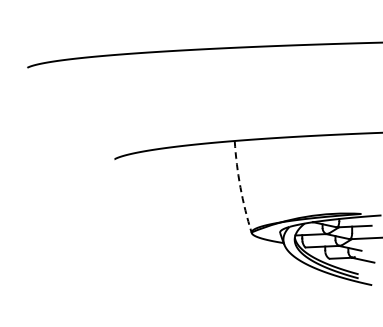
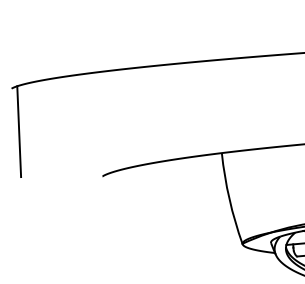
line: (33, 110) -> (19, 131), added
arc: (240, 187) -> (229, 199), dashed -> solid

